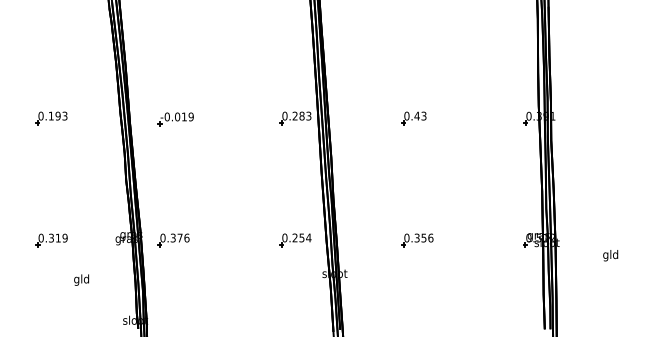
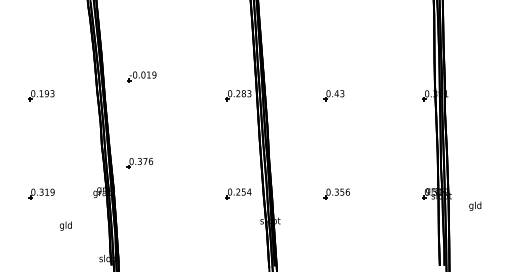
part: (175, 119) -> (141, 77), moved
part: (173, 240) -> (140, 163), moved
text: (610, 255) -> (475, 206), moved

